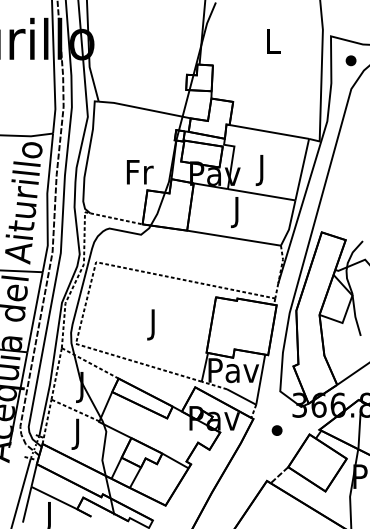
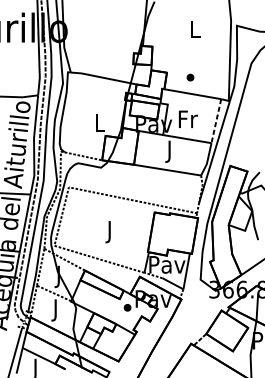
part: (350, 60) -> (190, 77), moved
line: (302, 169) -> (216, 121), solid -> dashed
text: (262, 170) -> (187, 121), J -> Fr
text: (139, 172) -> (99, 123), Fr -> L
part: (276, 430) -> (127, 307), moved

